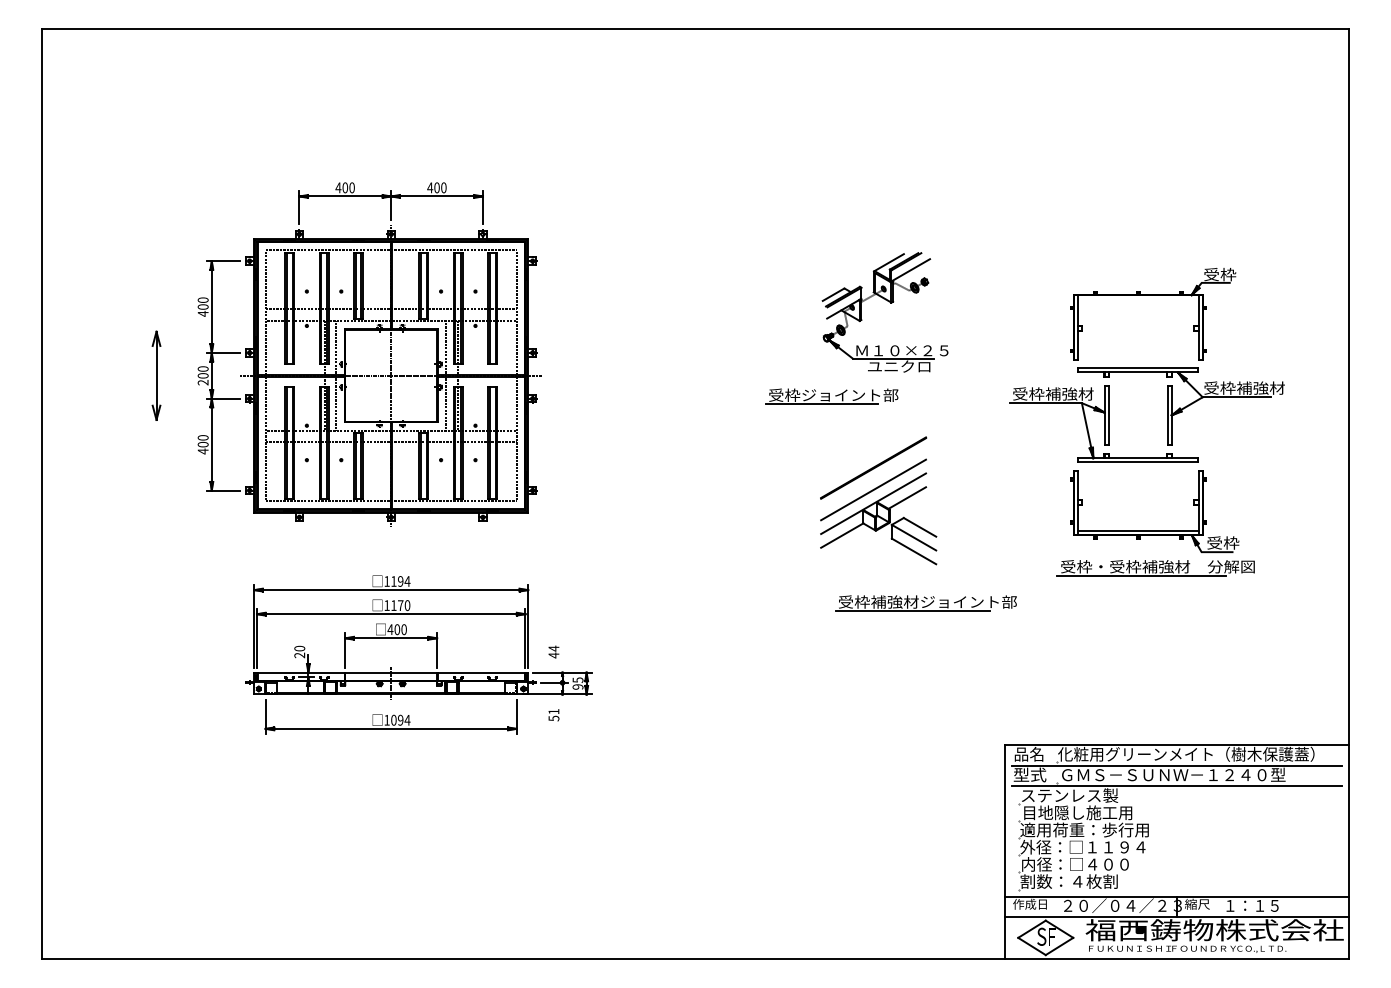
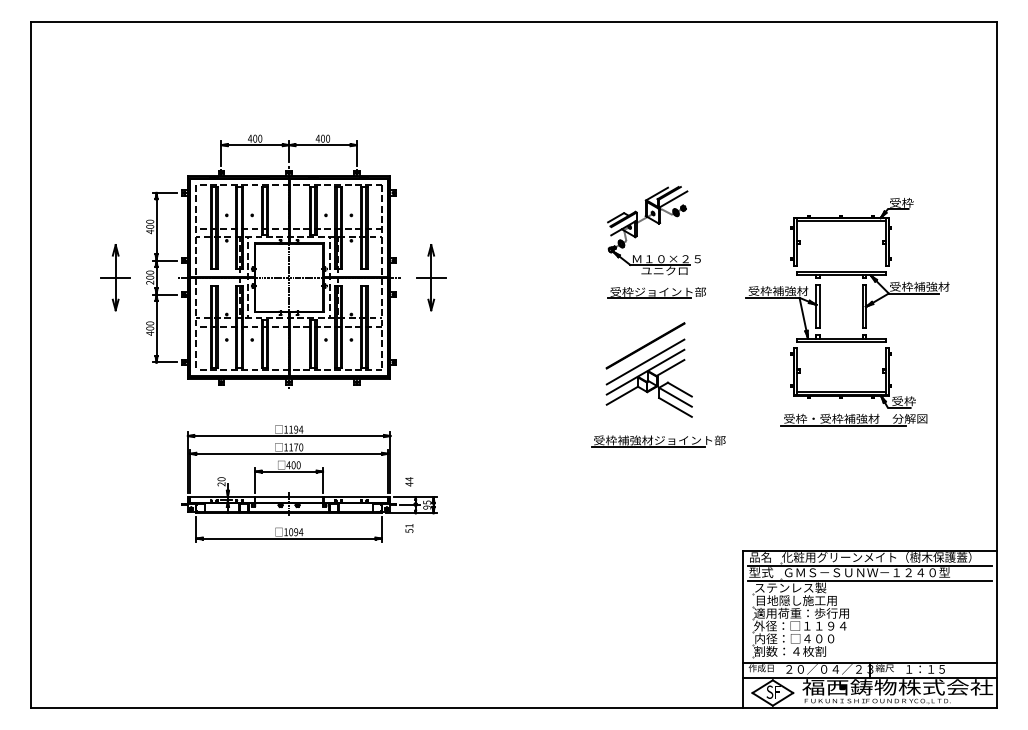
line: (1138, 299) -> (841, 221), added
line: (156, 375) -> (115, 277), added
part: (583, 375) -> (431, 277), added
part: (831, 396) -> (656, 292), moved
part: (925, 603) -> (658, 441), moved

